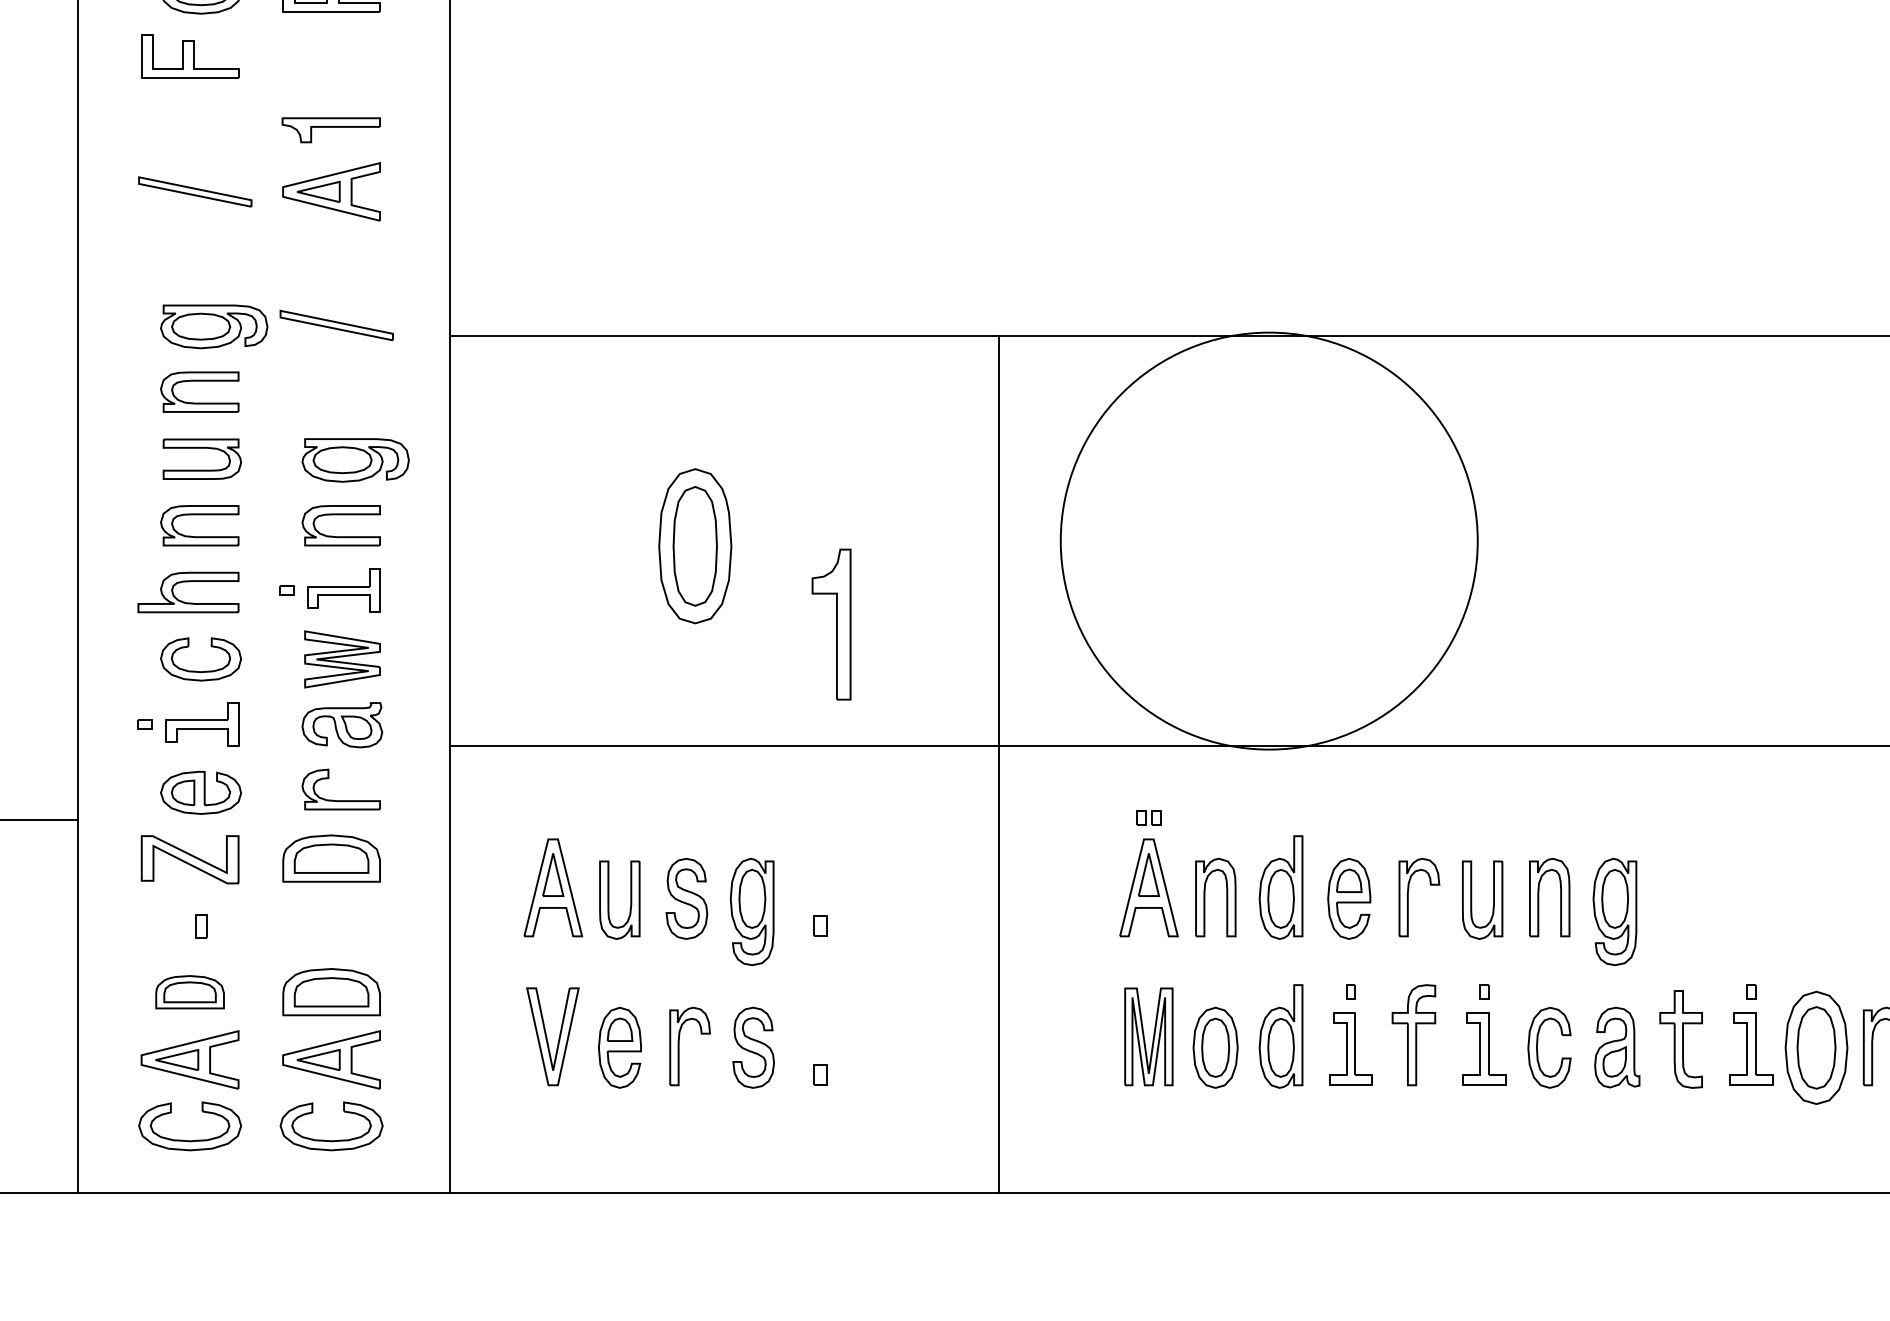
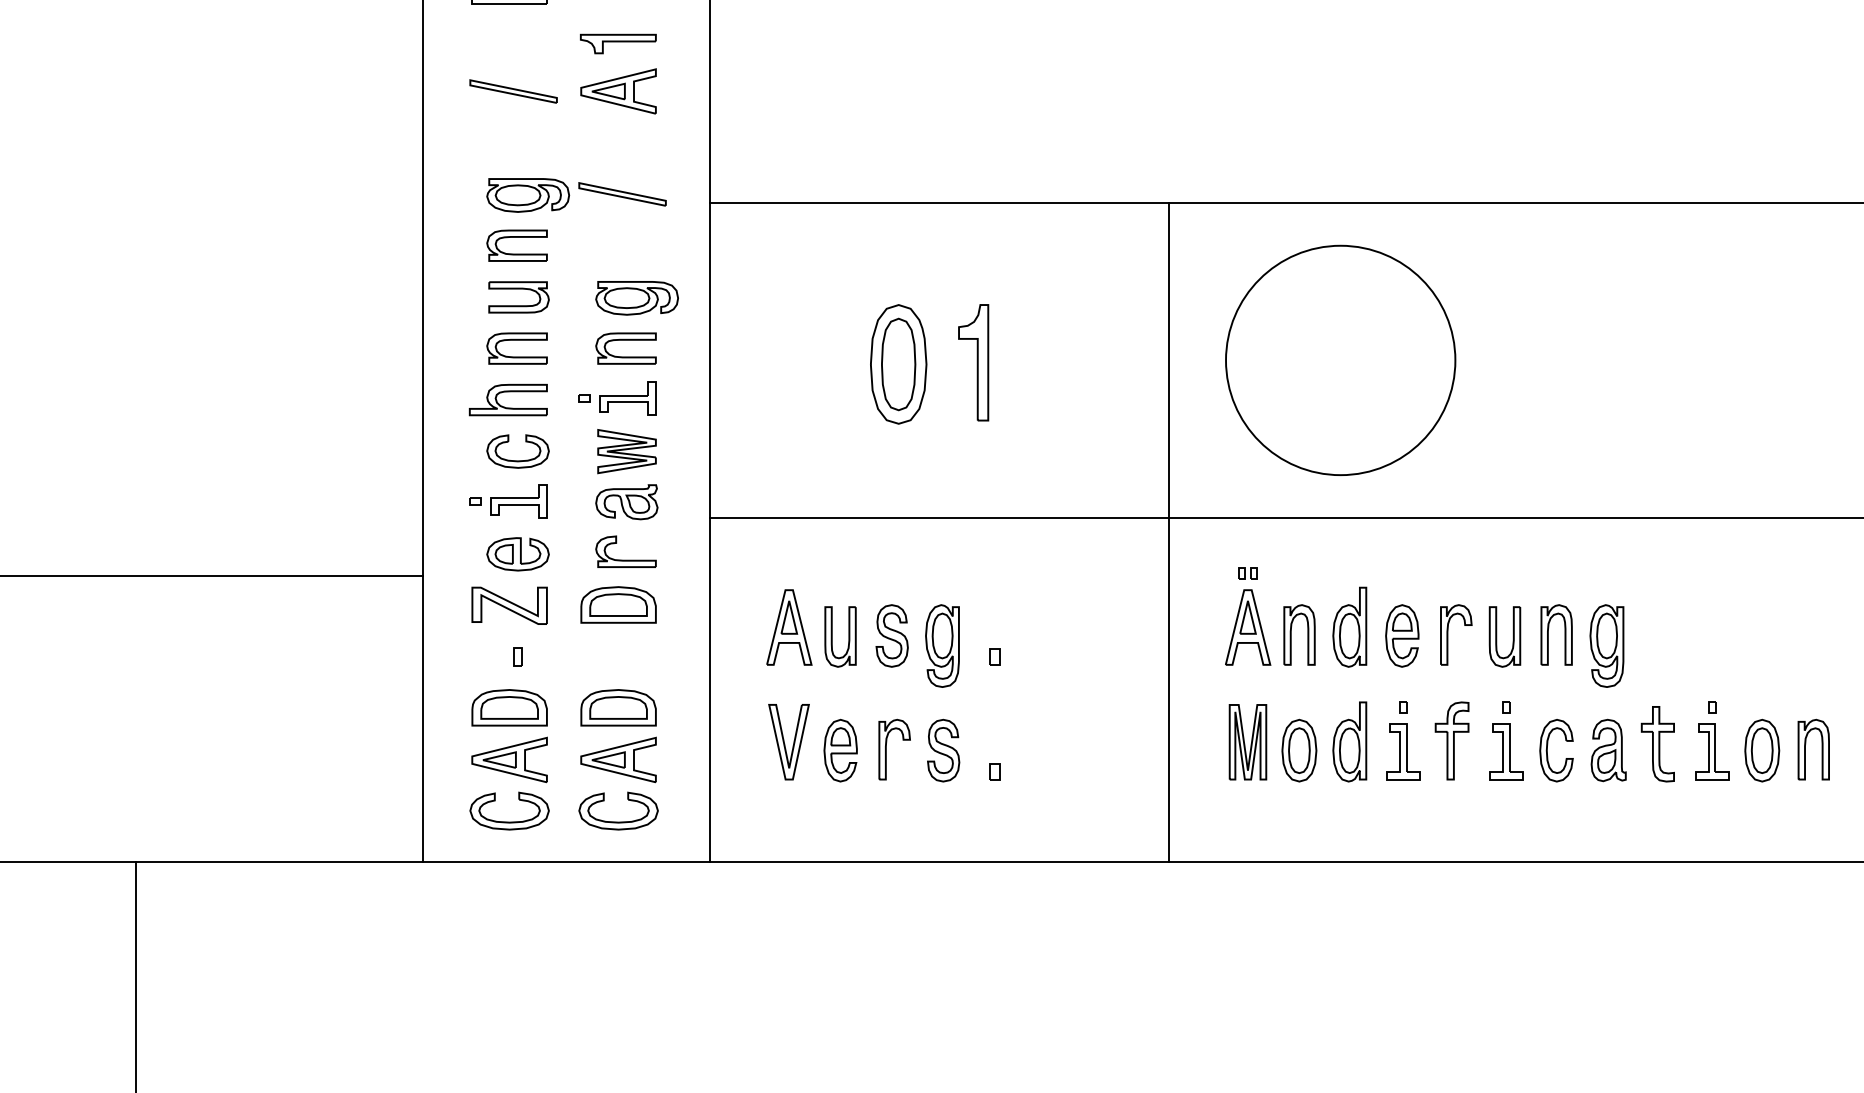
circle: (1269, 541) -> (1340, 360), size x0.71
part: (831, 624) -> (973, 362), moved
line: (998, 764) -> (1168, 532), moved
part: (189, 991) -> (509, 707), size x1.43
part: (1816, 1047) -> (1762, 750), size x0.71

